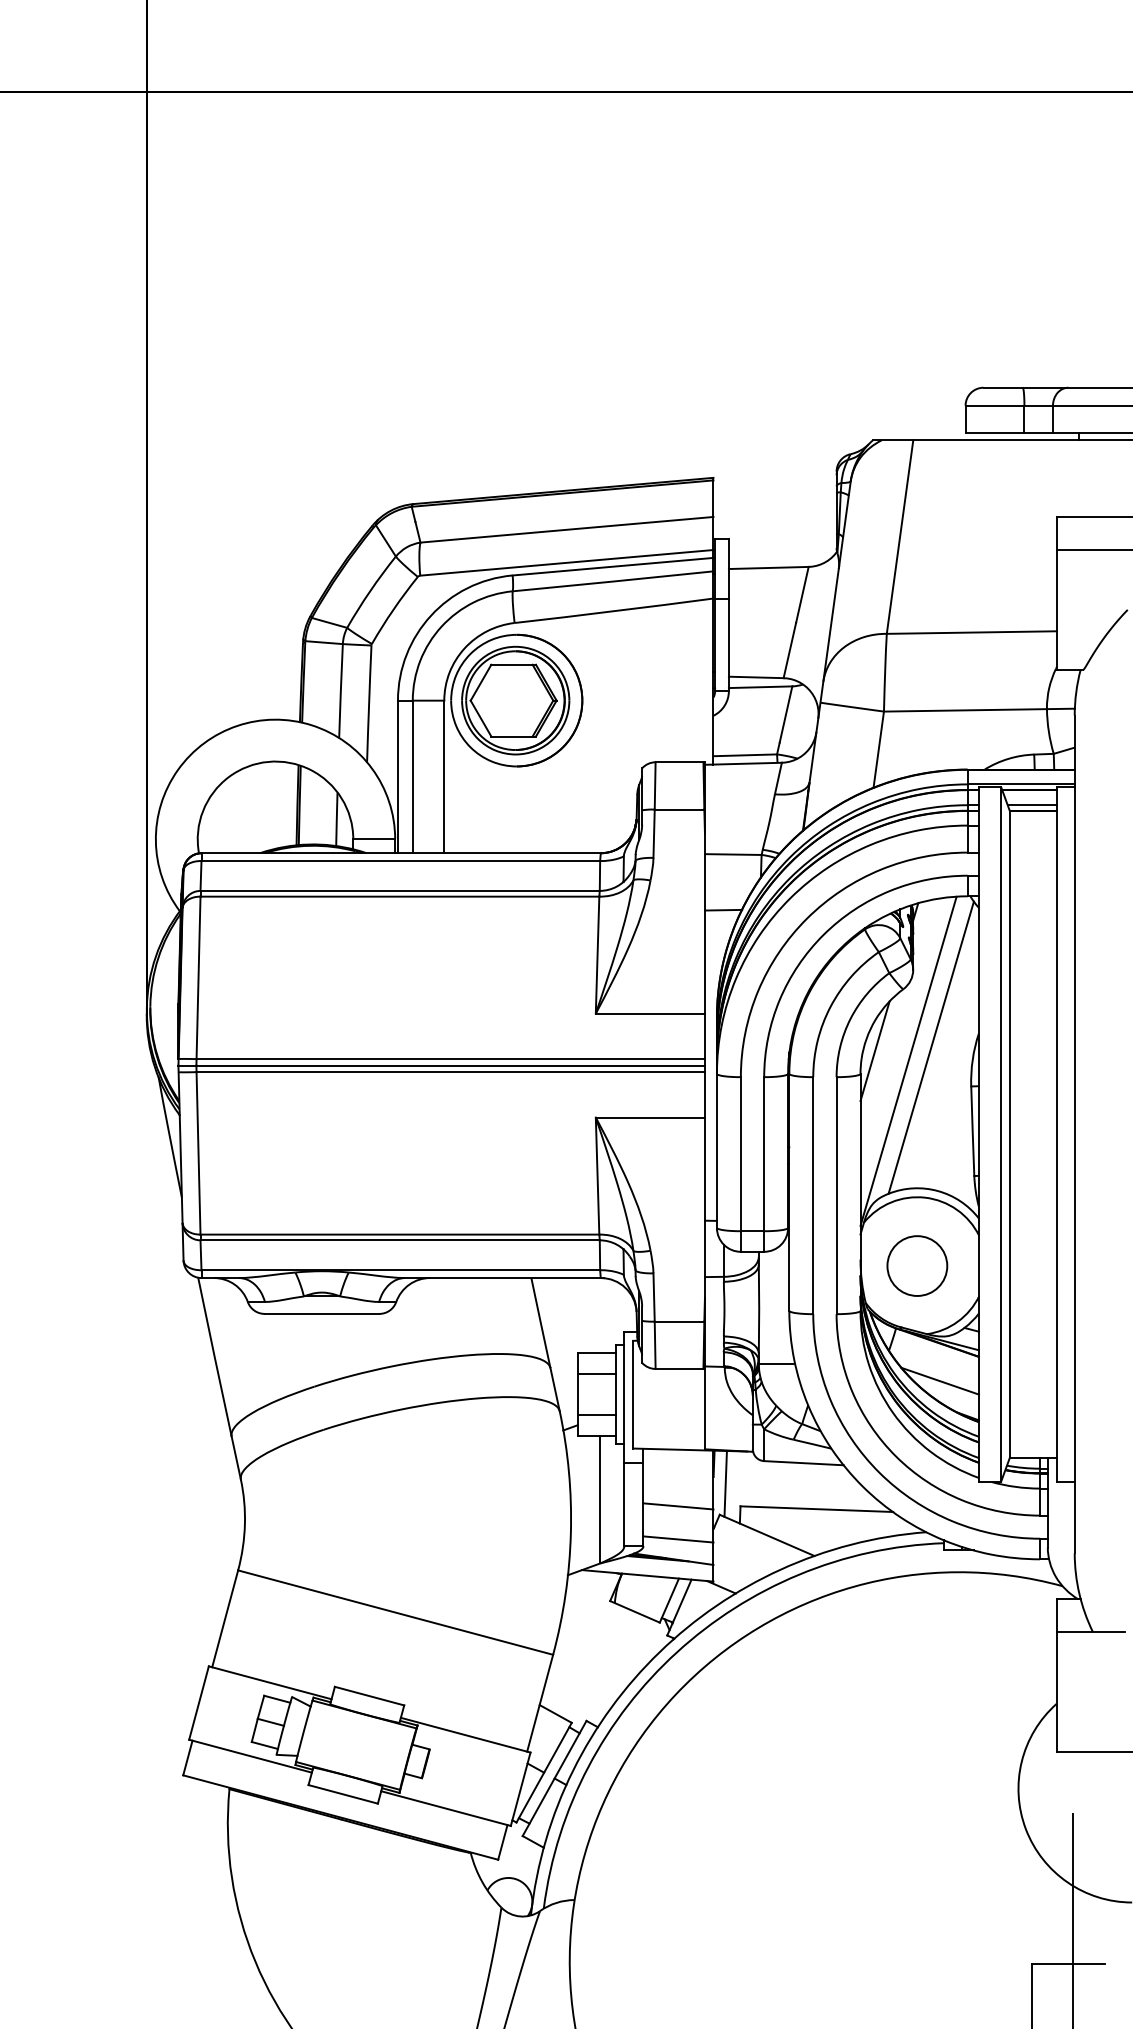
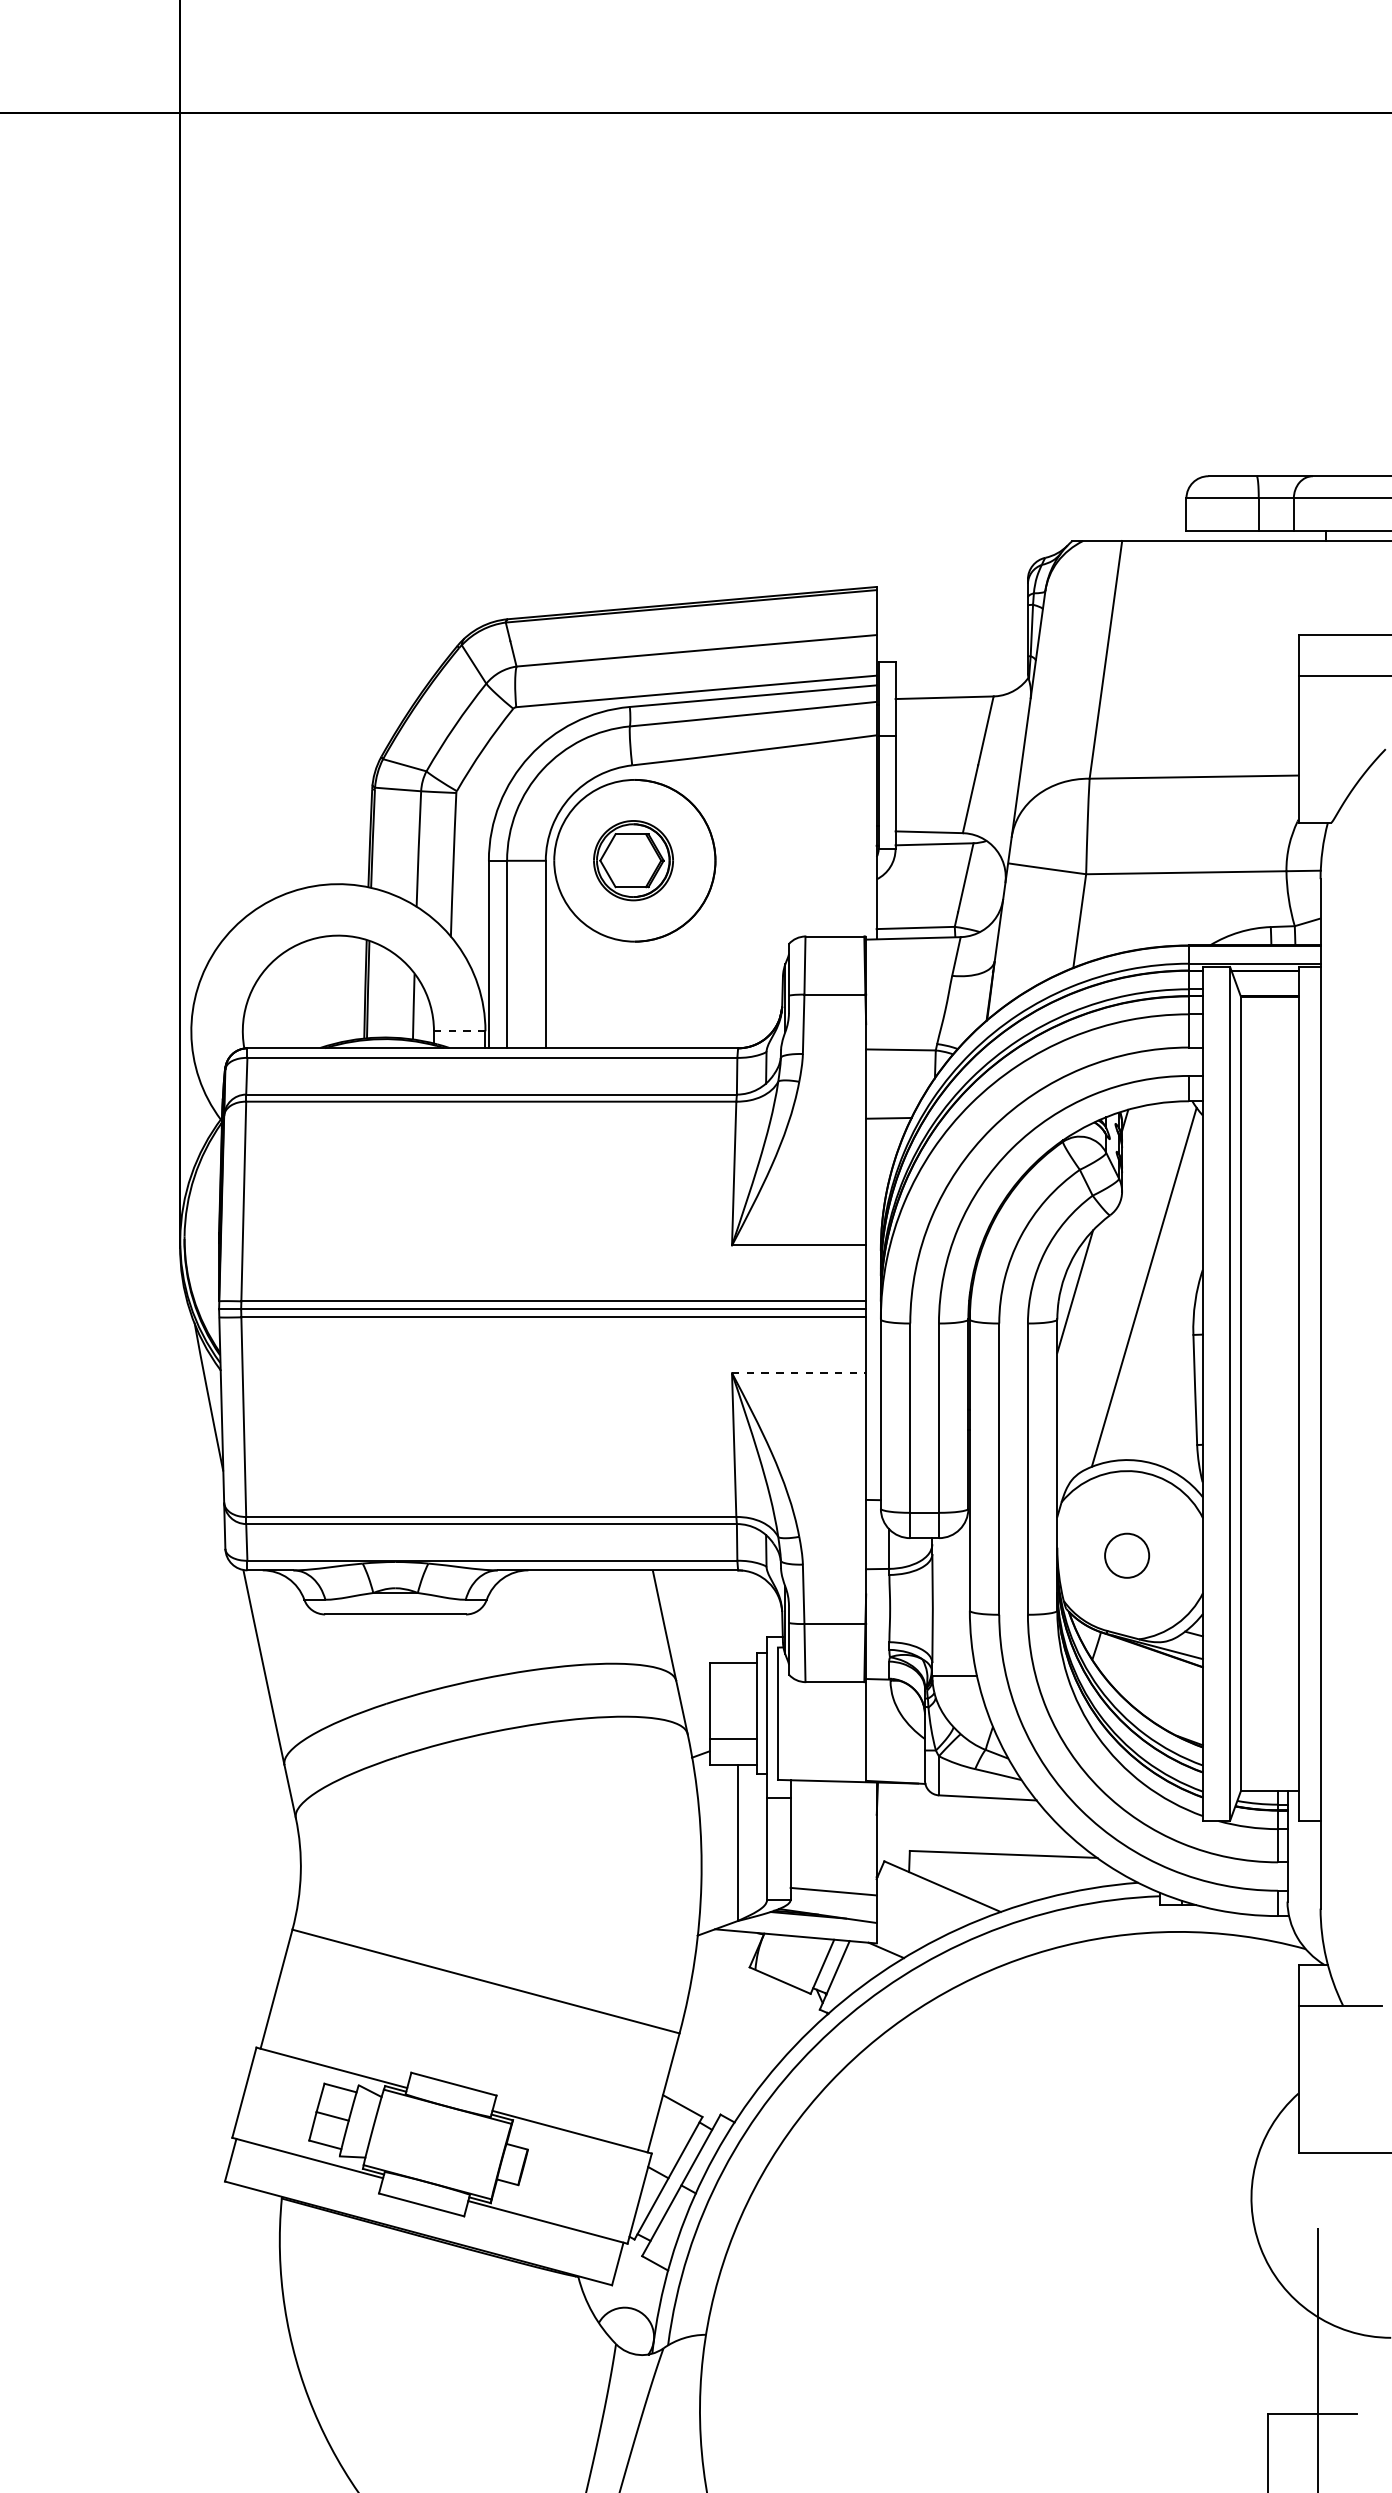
part: (515, 700) -> (633, 860), size x0.6
line: (1032, 805) -> (1268, 989), removed
line: (374, 839) -> (459, 1031), solid -> dashed
line: (908, 1060) -> (1116, 1303), removed
line: (650, 1117) -> (799, 1373), solid -> dashed
circle: (916, 1265) -> (1126, 1555), size x0.6
line: (596, 1374) -> (732, 1688), removed
line: (939, 1380) -> (1154, 1696), removed
line: (725, 1483) -> (891, 1822), removed
line: (678, 1505) -> (833, 1850), removed

